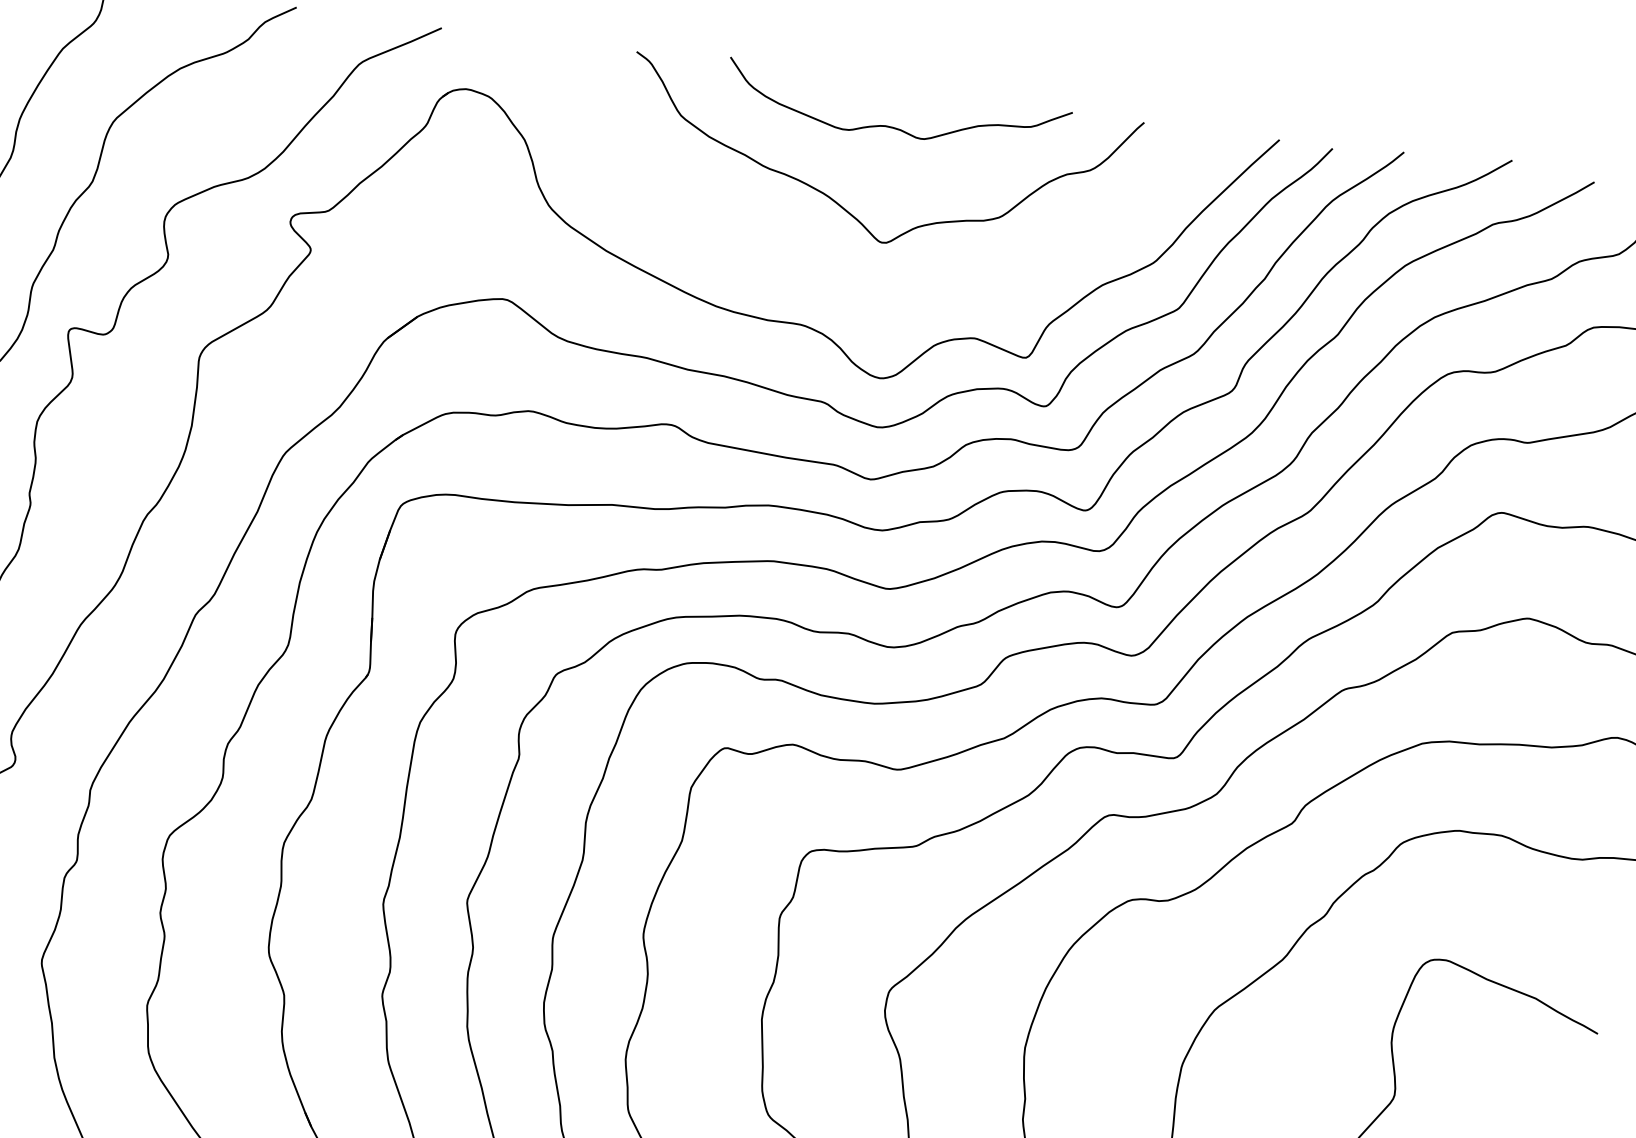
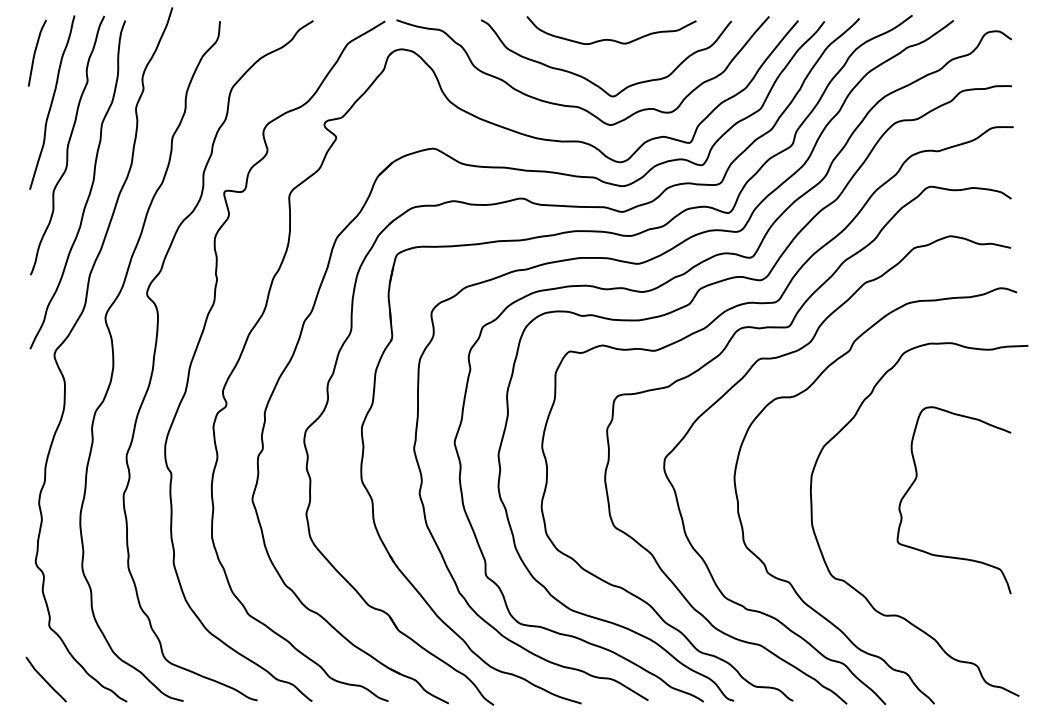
curve: (804, 250) -> (575, 105), added

